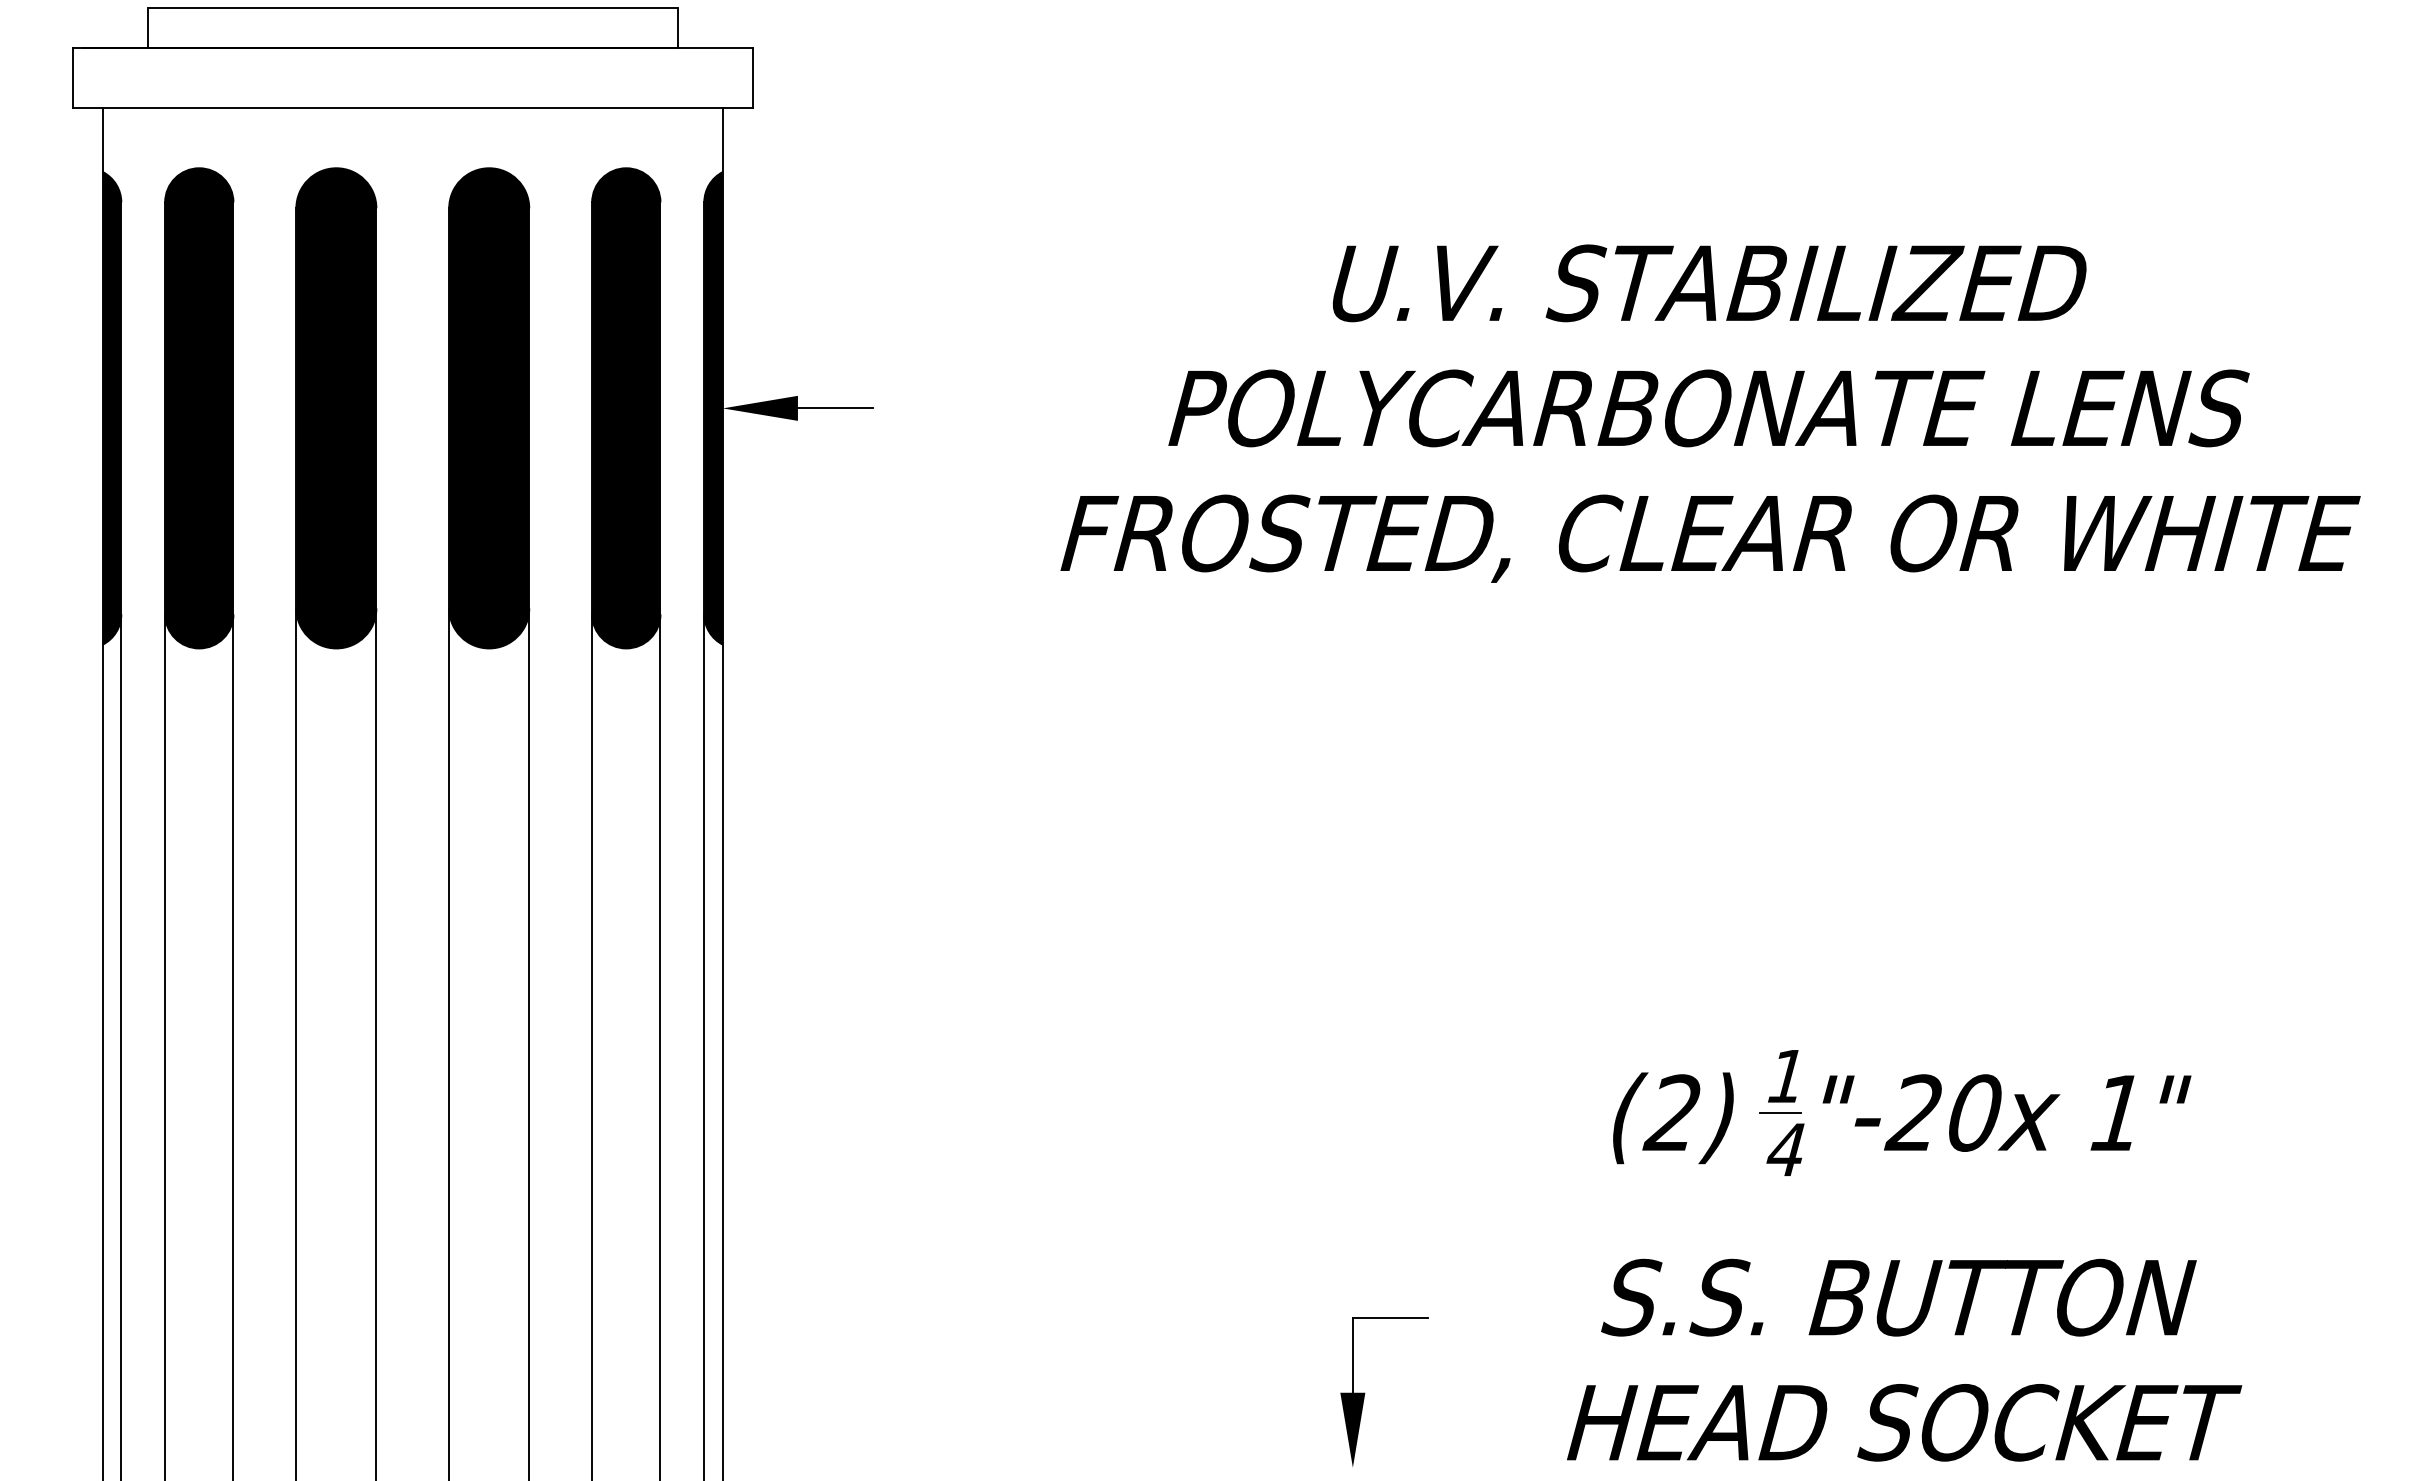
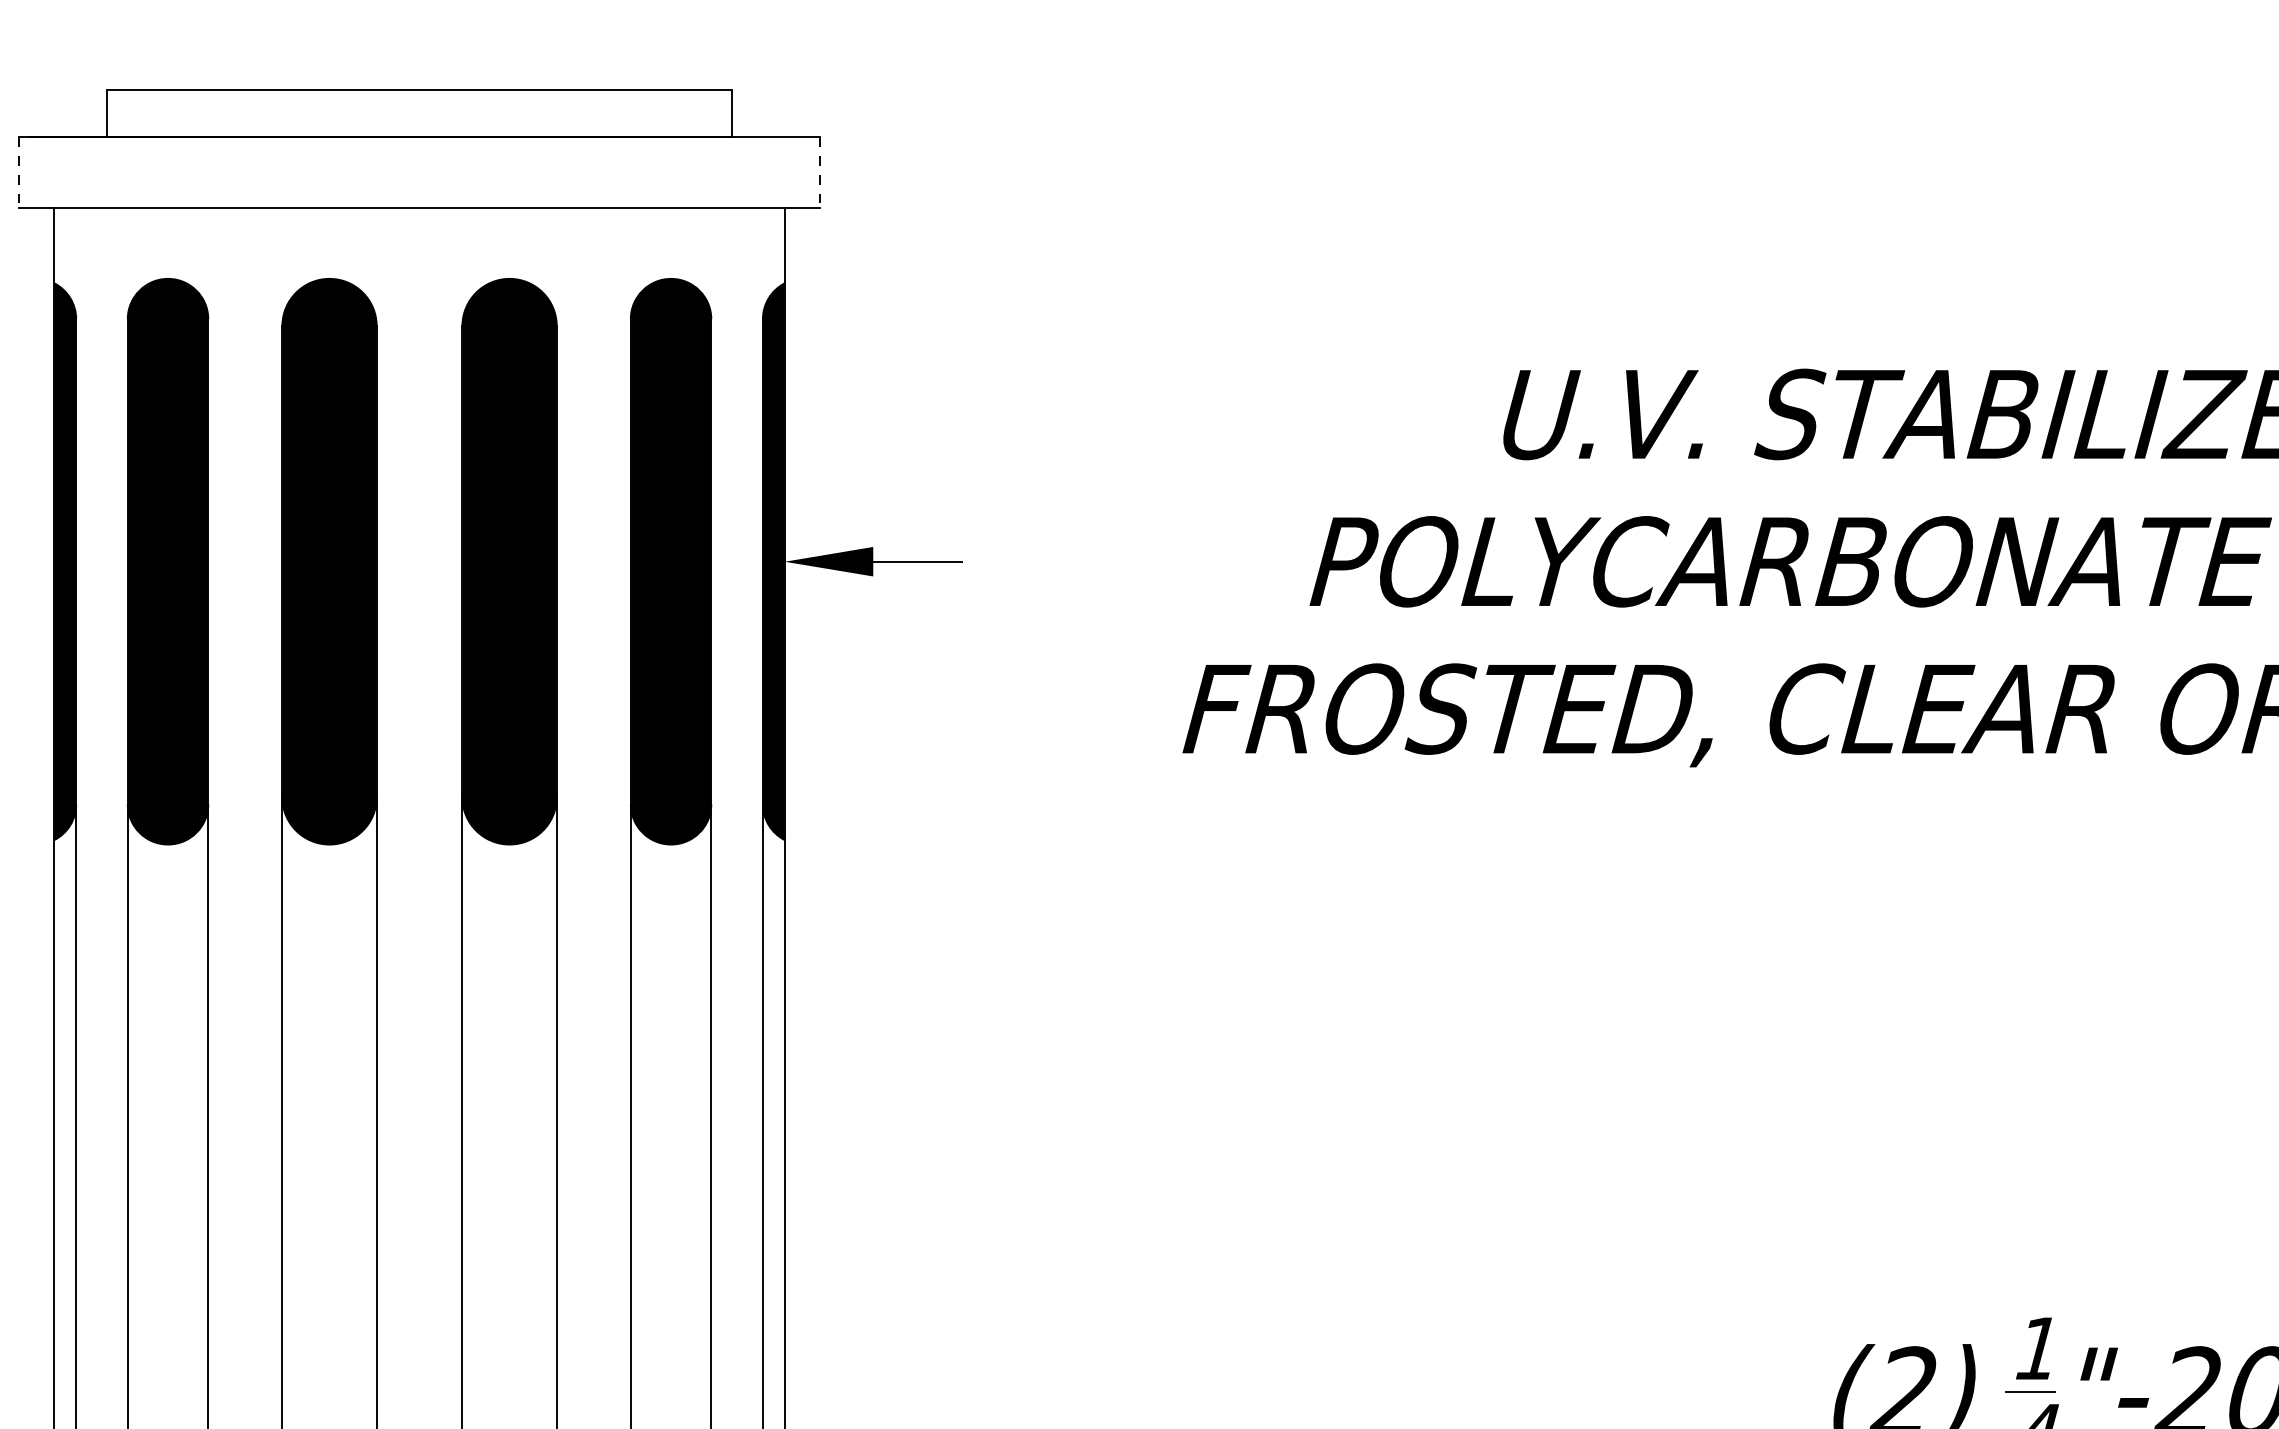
line: (72, 78) -> (18, 173), solid -> dashed
line: (752, 78) -> (819, 173), solid -> dashed

